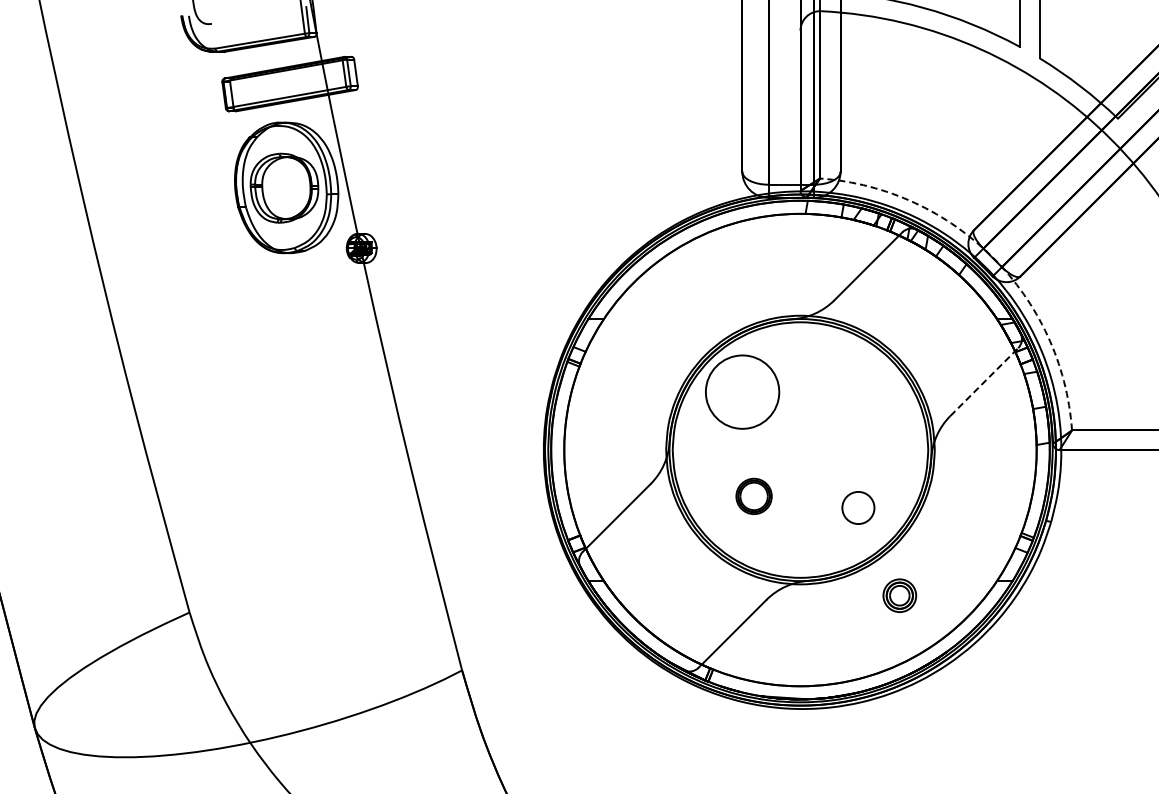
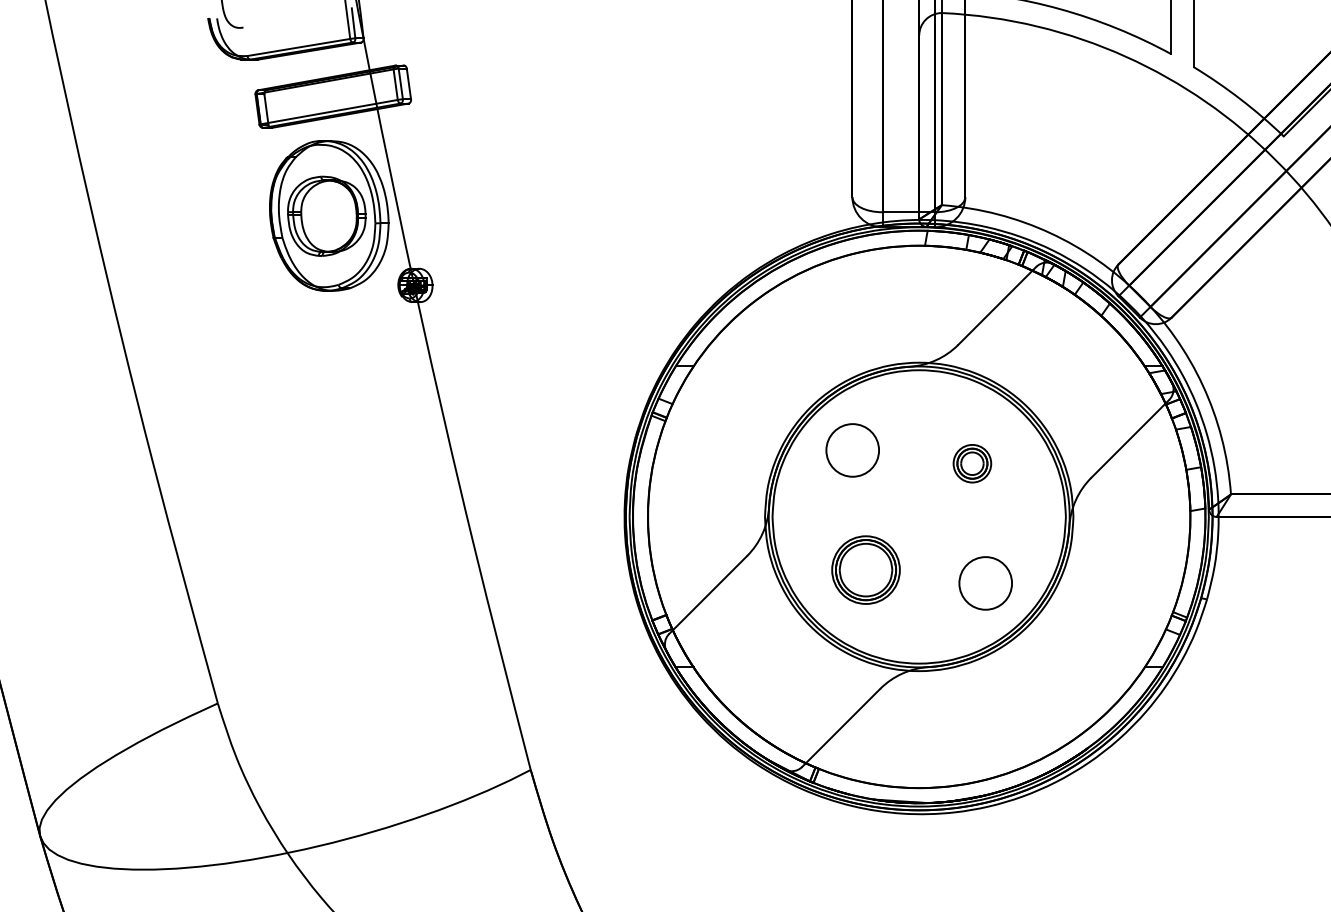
arc: (993, 257) -> (1140, 295), dashed -> solid
line: (984, 382) -> (1130, 439), dashed -> solid
circle: (742, 392) -> (852, 450), size x0.62
part: (753, 496) -> (865, 570), size x1.67
circle: (858, 507) -> (985, 582), size x1.43
part: (899, 595) -> (972, 463), moved

